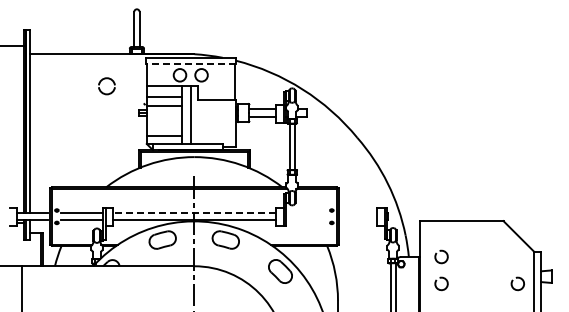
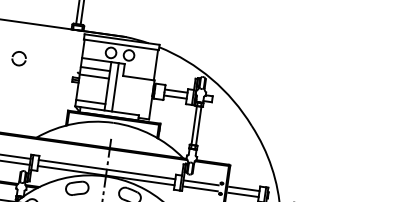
line: (190, 64) -> (121, 45), dashed -> solid
part: (100, 88) -> (13, 59), moved
line: (194, 213) -> (106, 169), dashed -> solid
line: (307, 213) -> (201, 183), added
line: (358, 213) -> (243, 189), added
line: (307, 220) -> (200, 189), added
line: (358, 220) -> (242, 195), added

